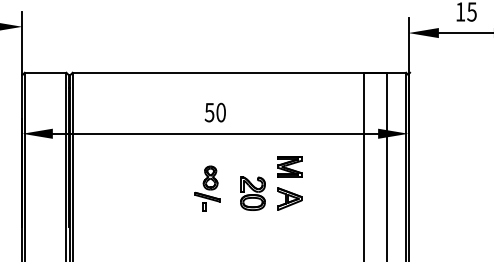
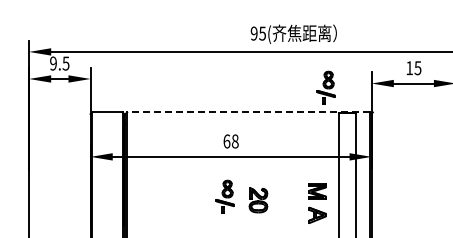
part: (345, 38) -> (325, 87), added
line: (239, 72) -> (248, 112), solid -> dashed
text: (214, 112) -> (230, 141), 50 -> 68
part: (290, 182) -> (317, 203), moved

